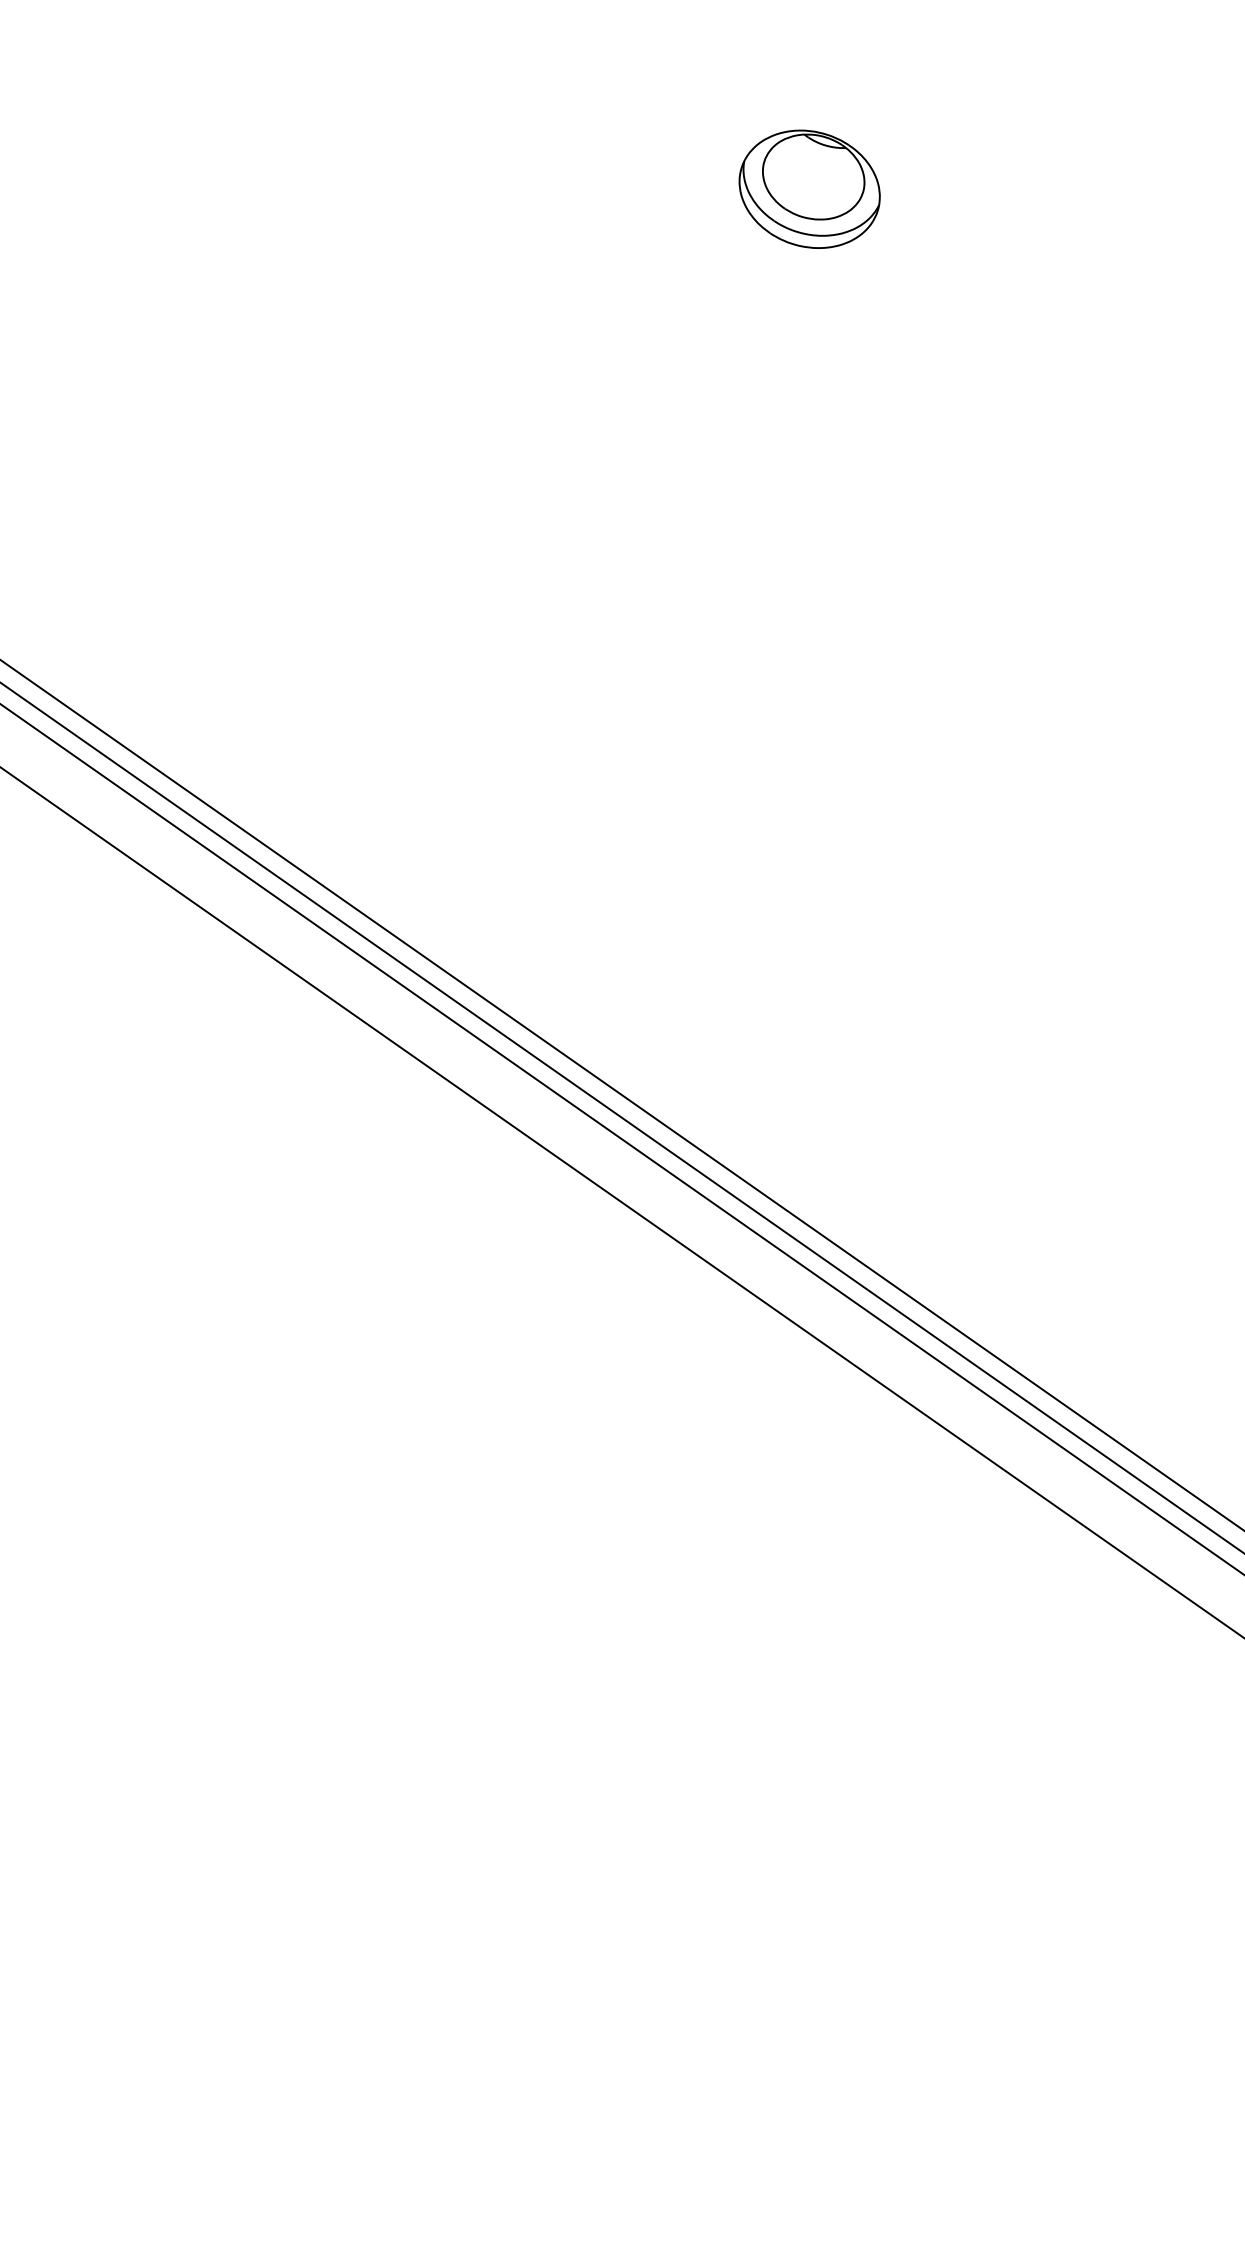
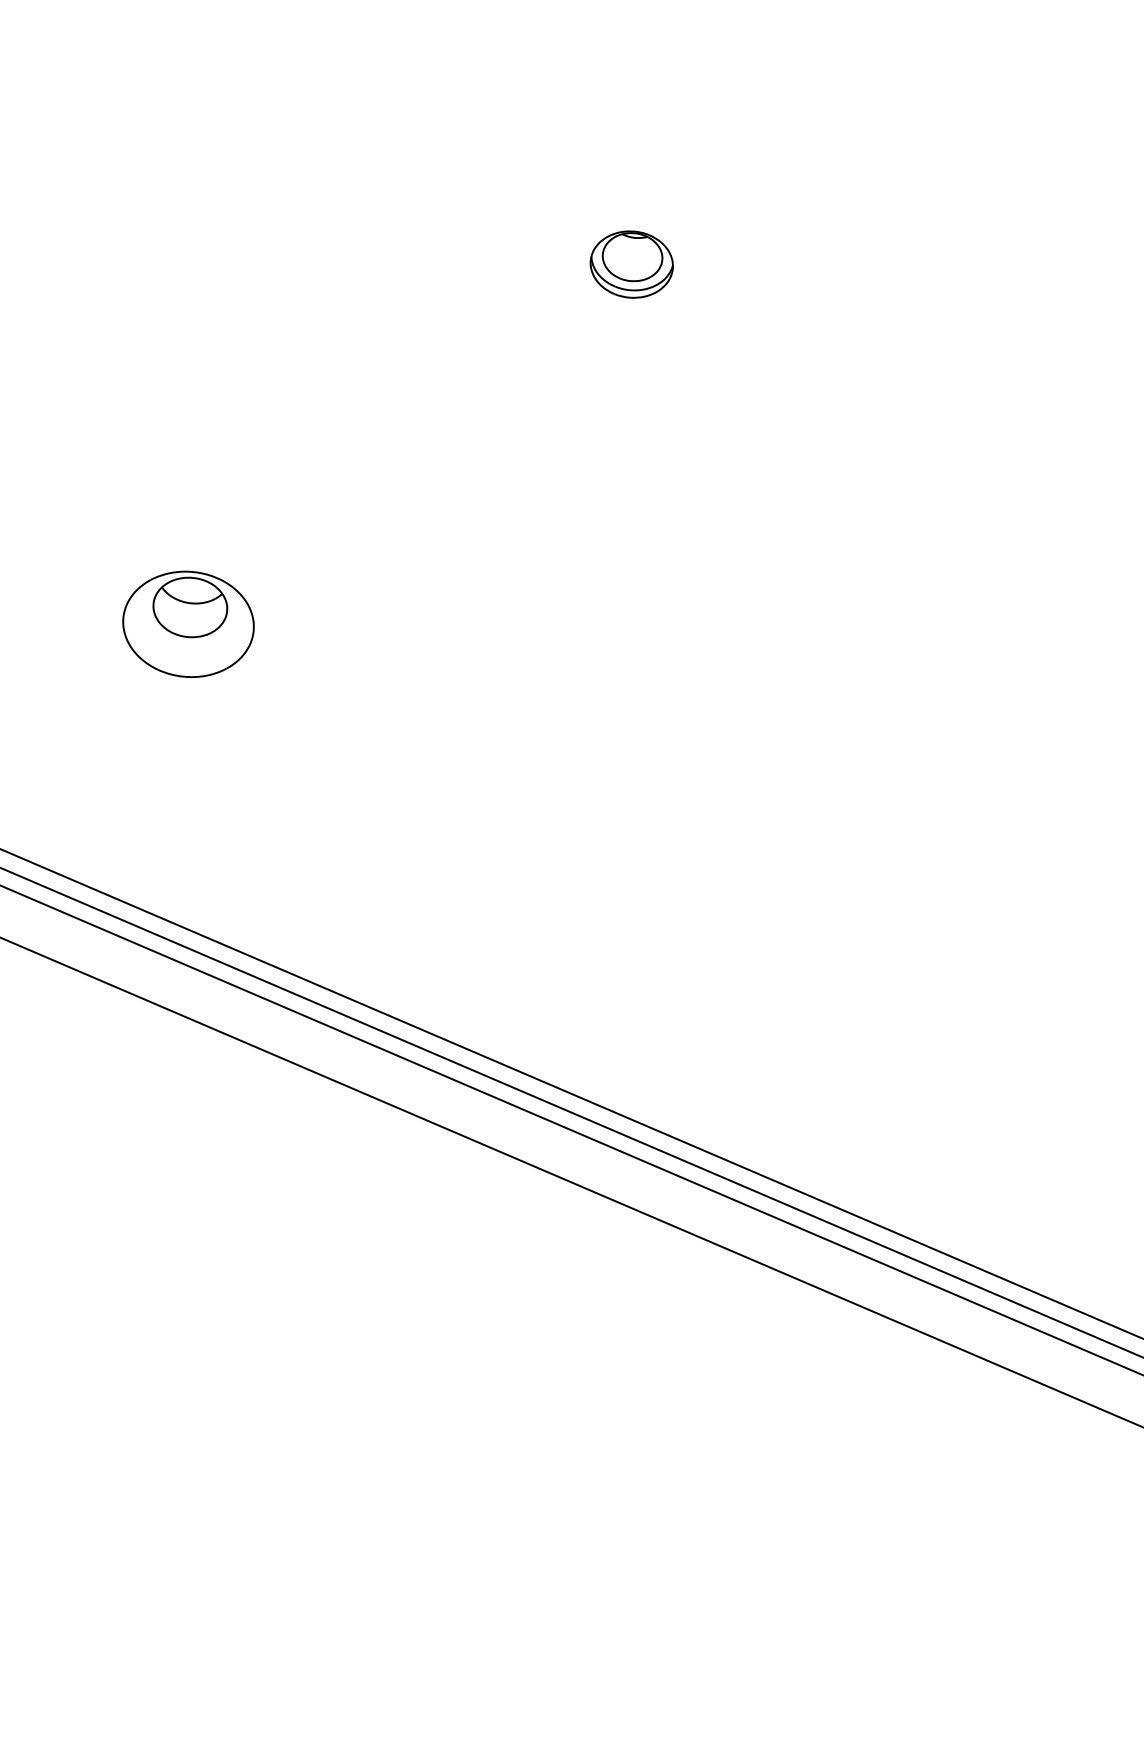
part: (809, 189) -> (631, 264), size x0.62
part: (260, 472) -> (187, 624), added

